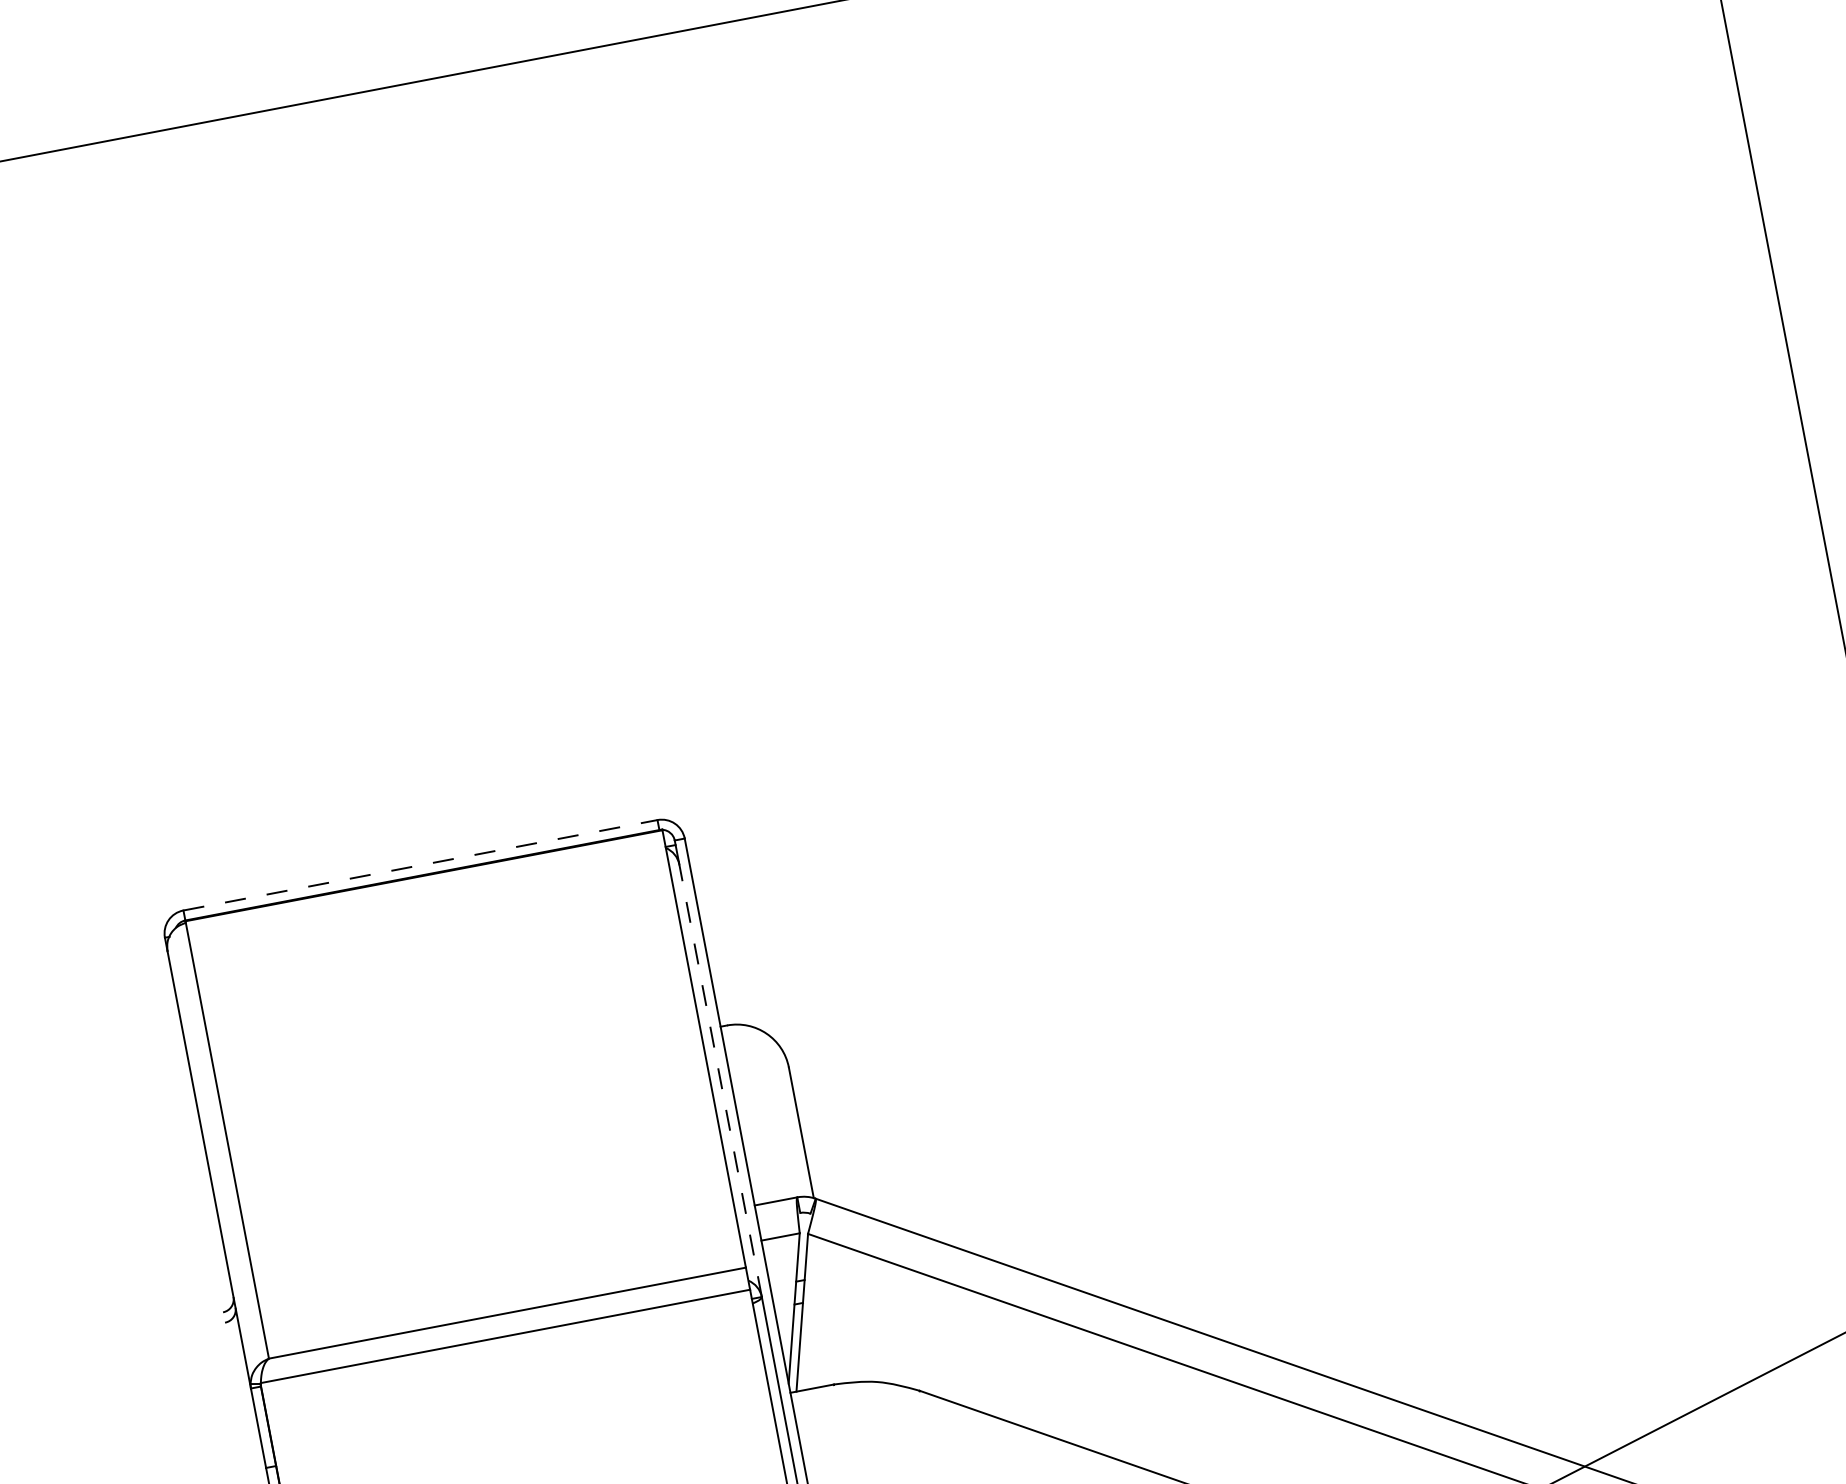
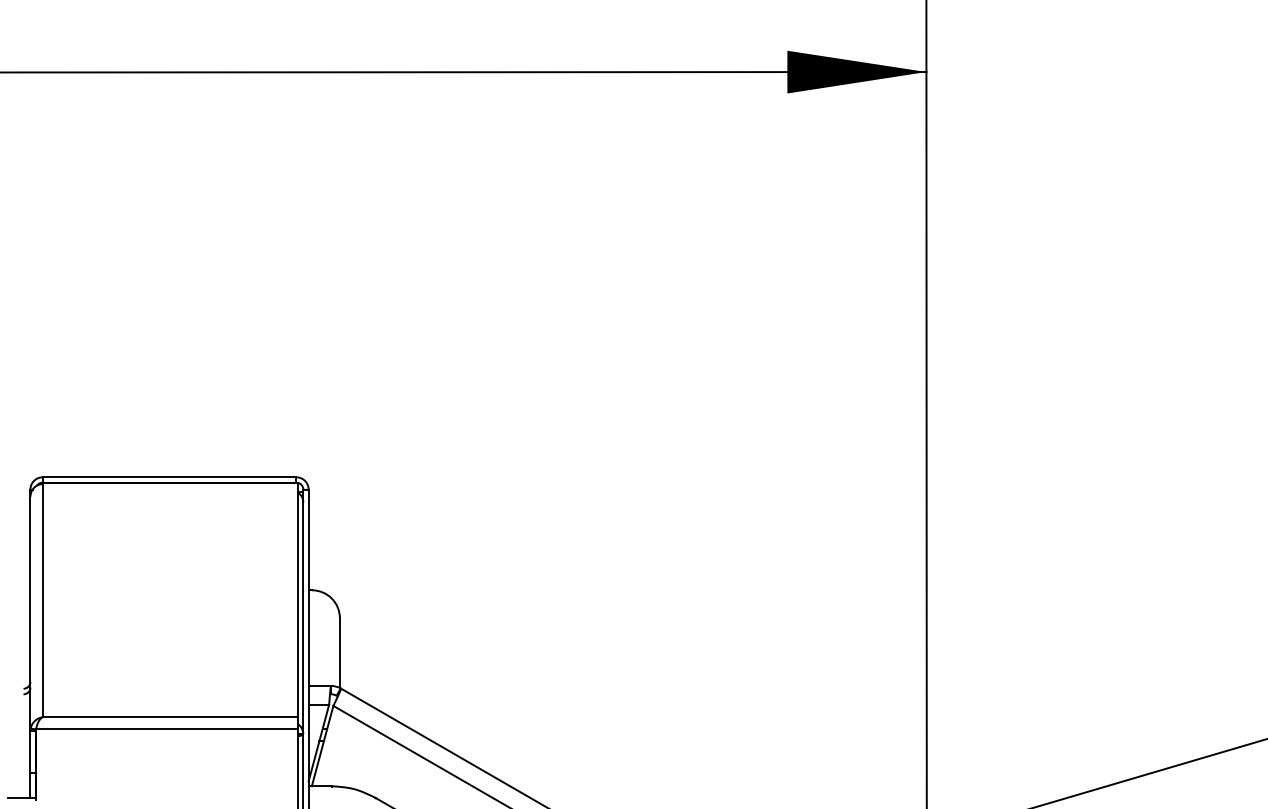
line: (420, 865) -> (169, 477), dashed -> solid
line: (721, 1081) -> (303, 618), dashed -> solid

